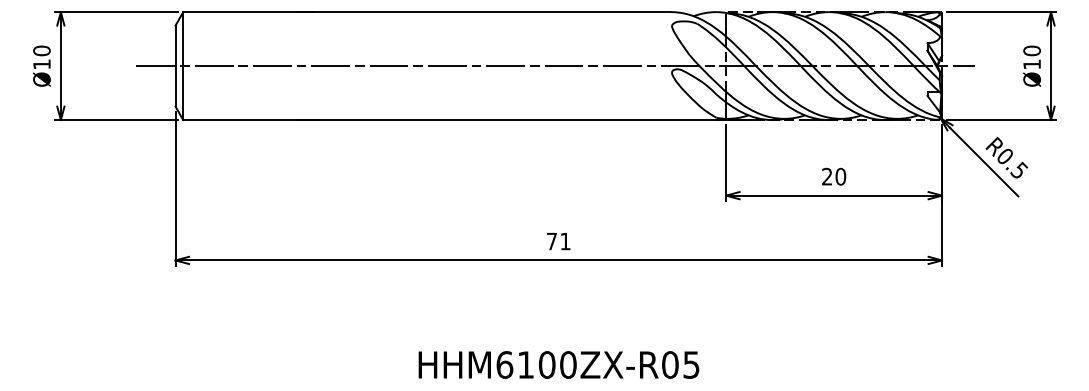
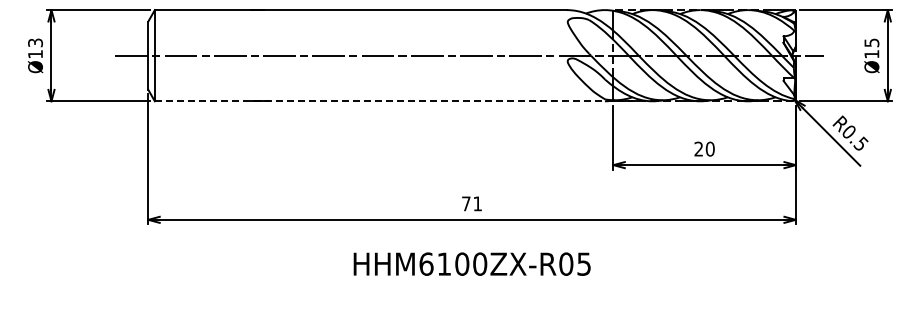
text: (41, 50) -> (35, 42), Ø10 -> Ø13
text: (1031, 50) -> (871, 42), Ø10 -> Ø15
line: (466, 120) -> (394, 101), solid -> dashed
text: (558, 364) -> (471, 263), moved

